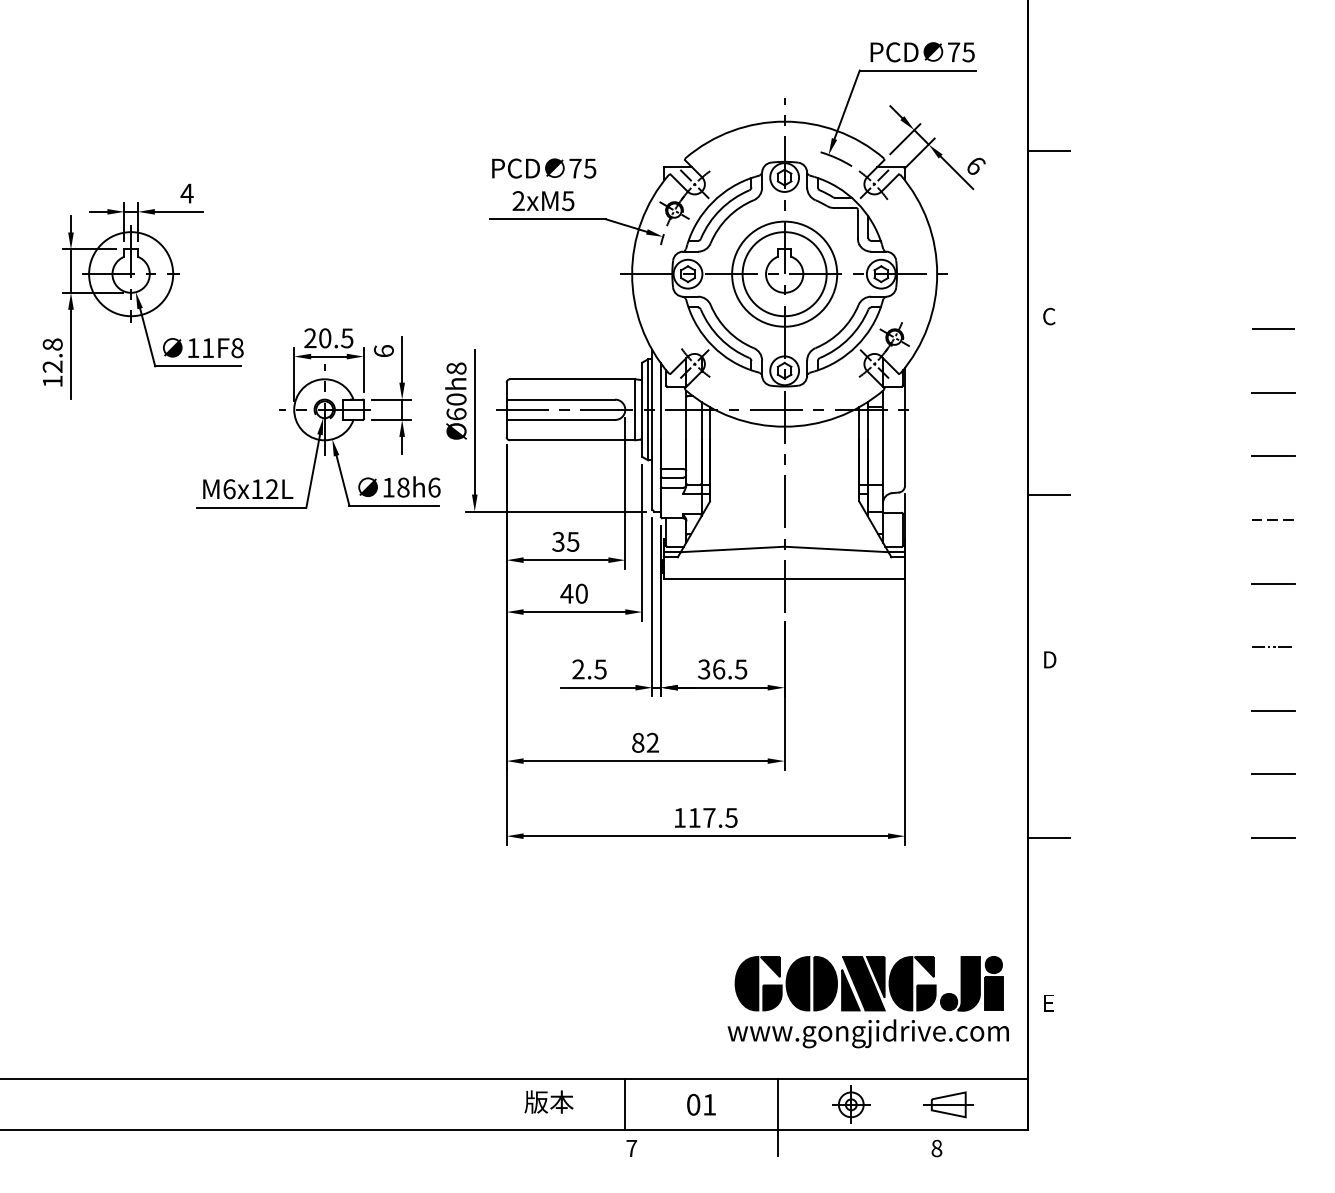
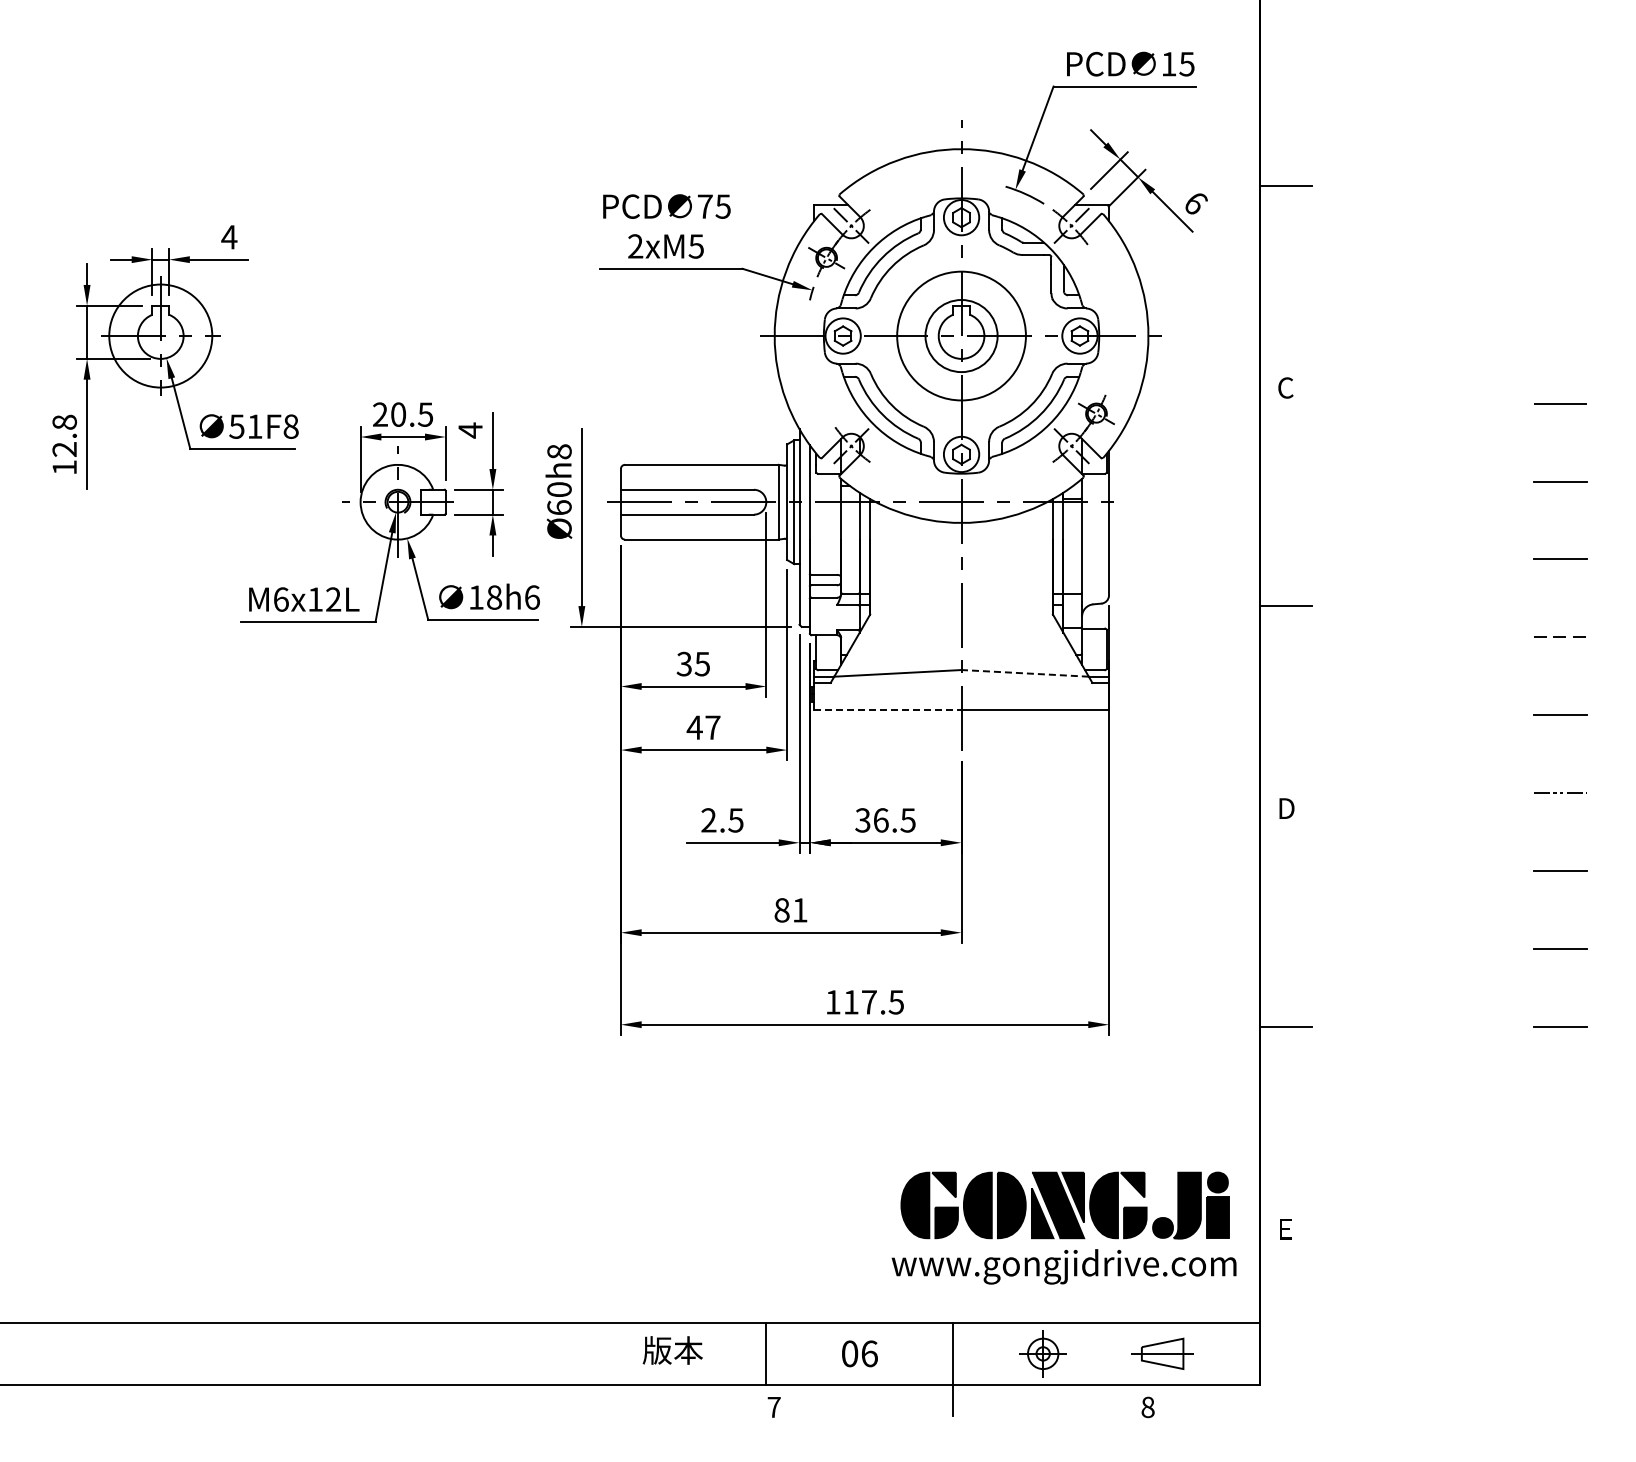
text: (953, 52) -> (1168, 64), 75 -> 15
circle: (784, 273) -> (961, 335), size x0.7
text: (192, 347) -> (236, 426), 11F8 -> 51F8
text: (383, 351) -> (470, 430), 6 -> 4
line: (836, 549) -> (1025, 673), solid -> dashed
line: (724, 578) -> (887, 709), solid -> dashed
text: (581, 593) -> (712, 727), 40 -> 47
text: (652, 742) -> (799, 910), 82 -> 81
text: (709, 1104) -> (869, 1353), 01 -> 06

